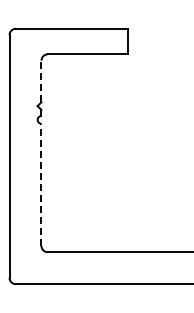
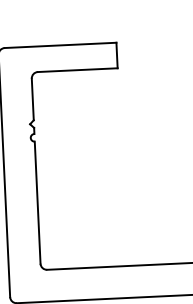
line: (41, 81) -> (32, 99), dashed -> solid
line: (41, 184) -> (37, 202), dashed -> solid

